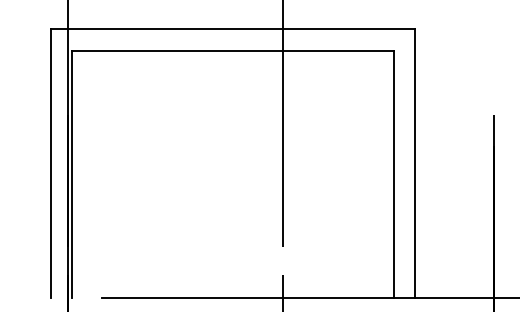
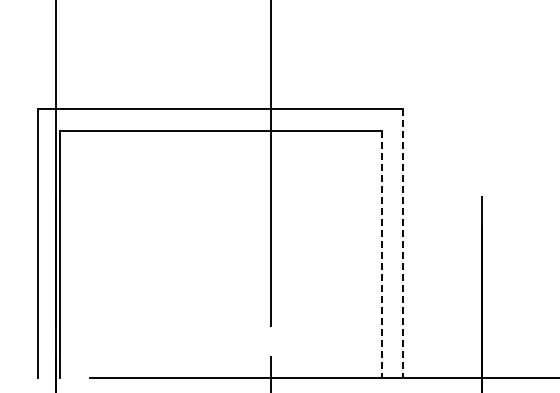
line: (415, 164) -> (403, 244), solid -> dashed
line: (393, 174) -> (381, 254), solid -> dashed

